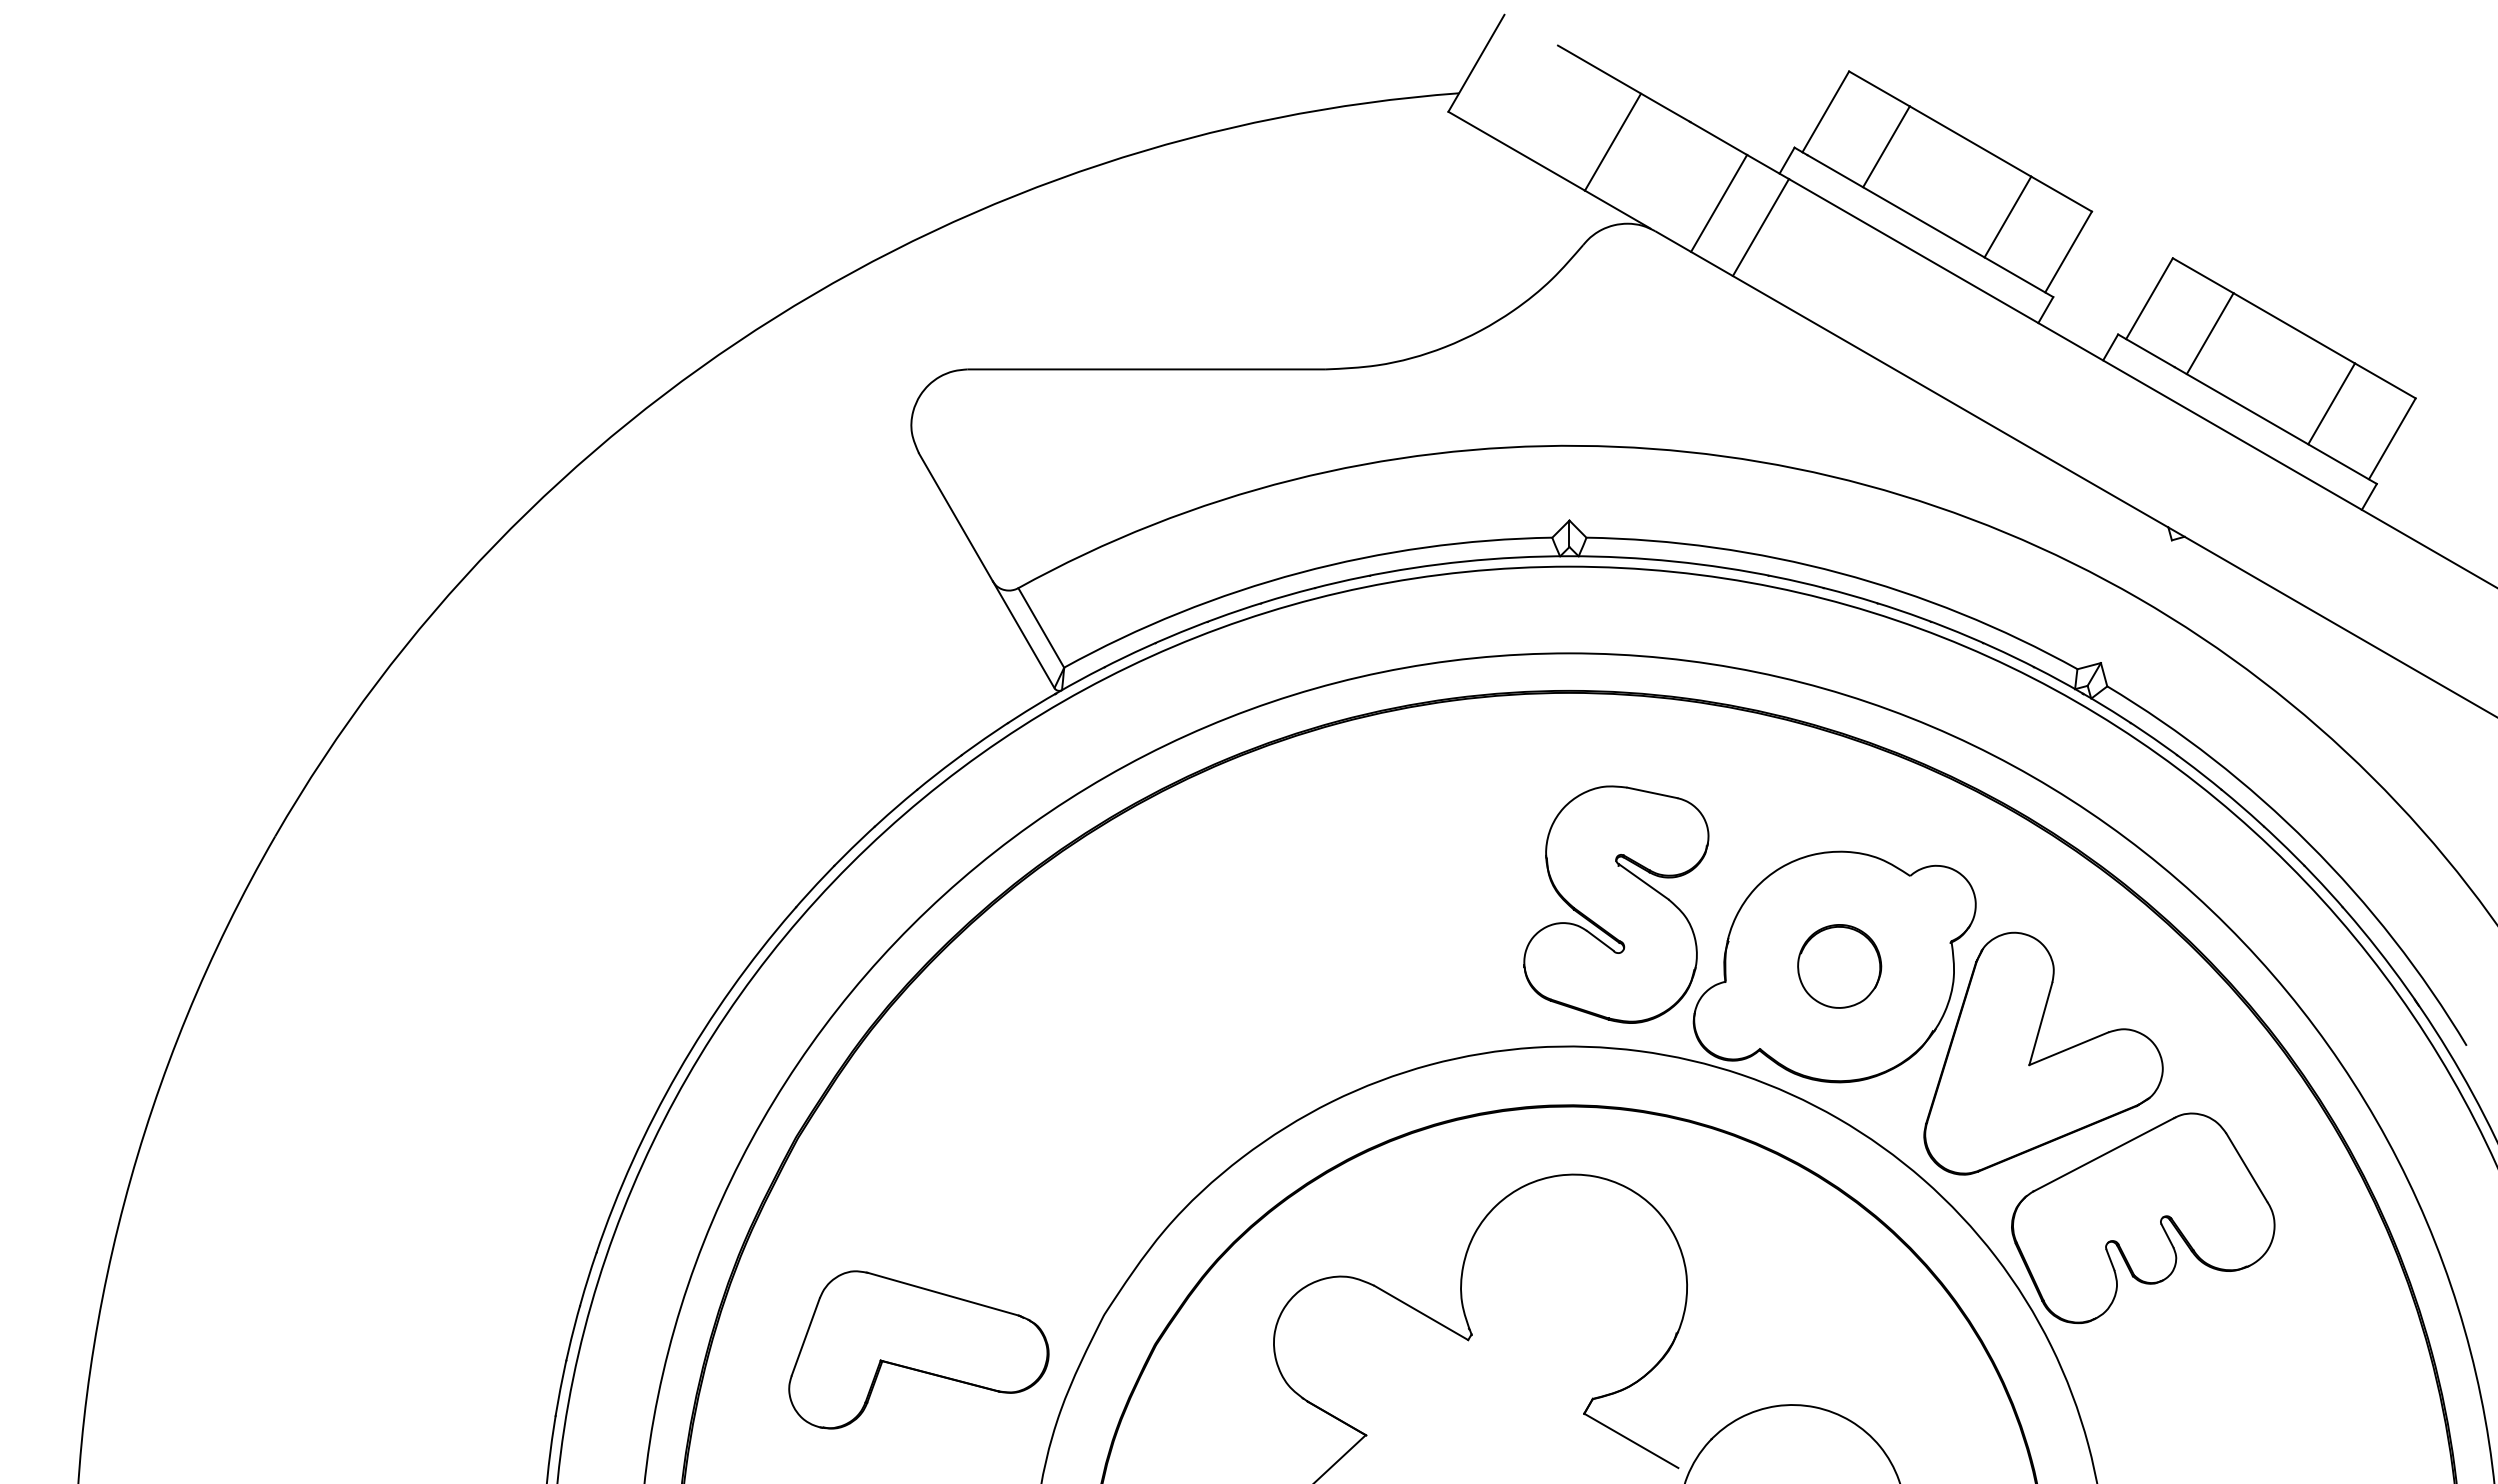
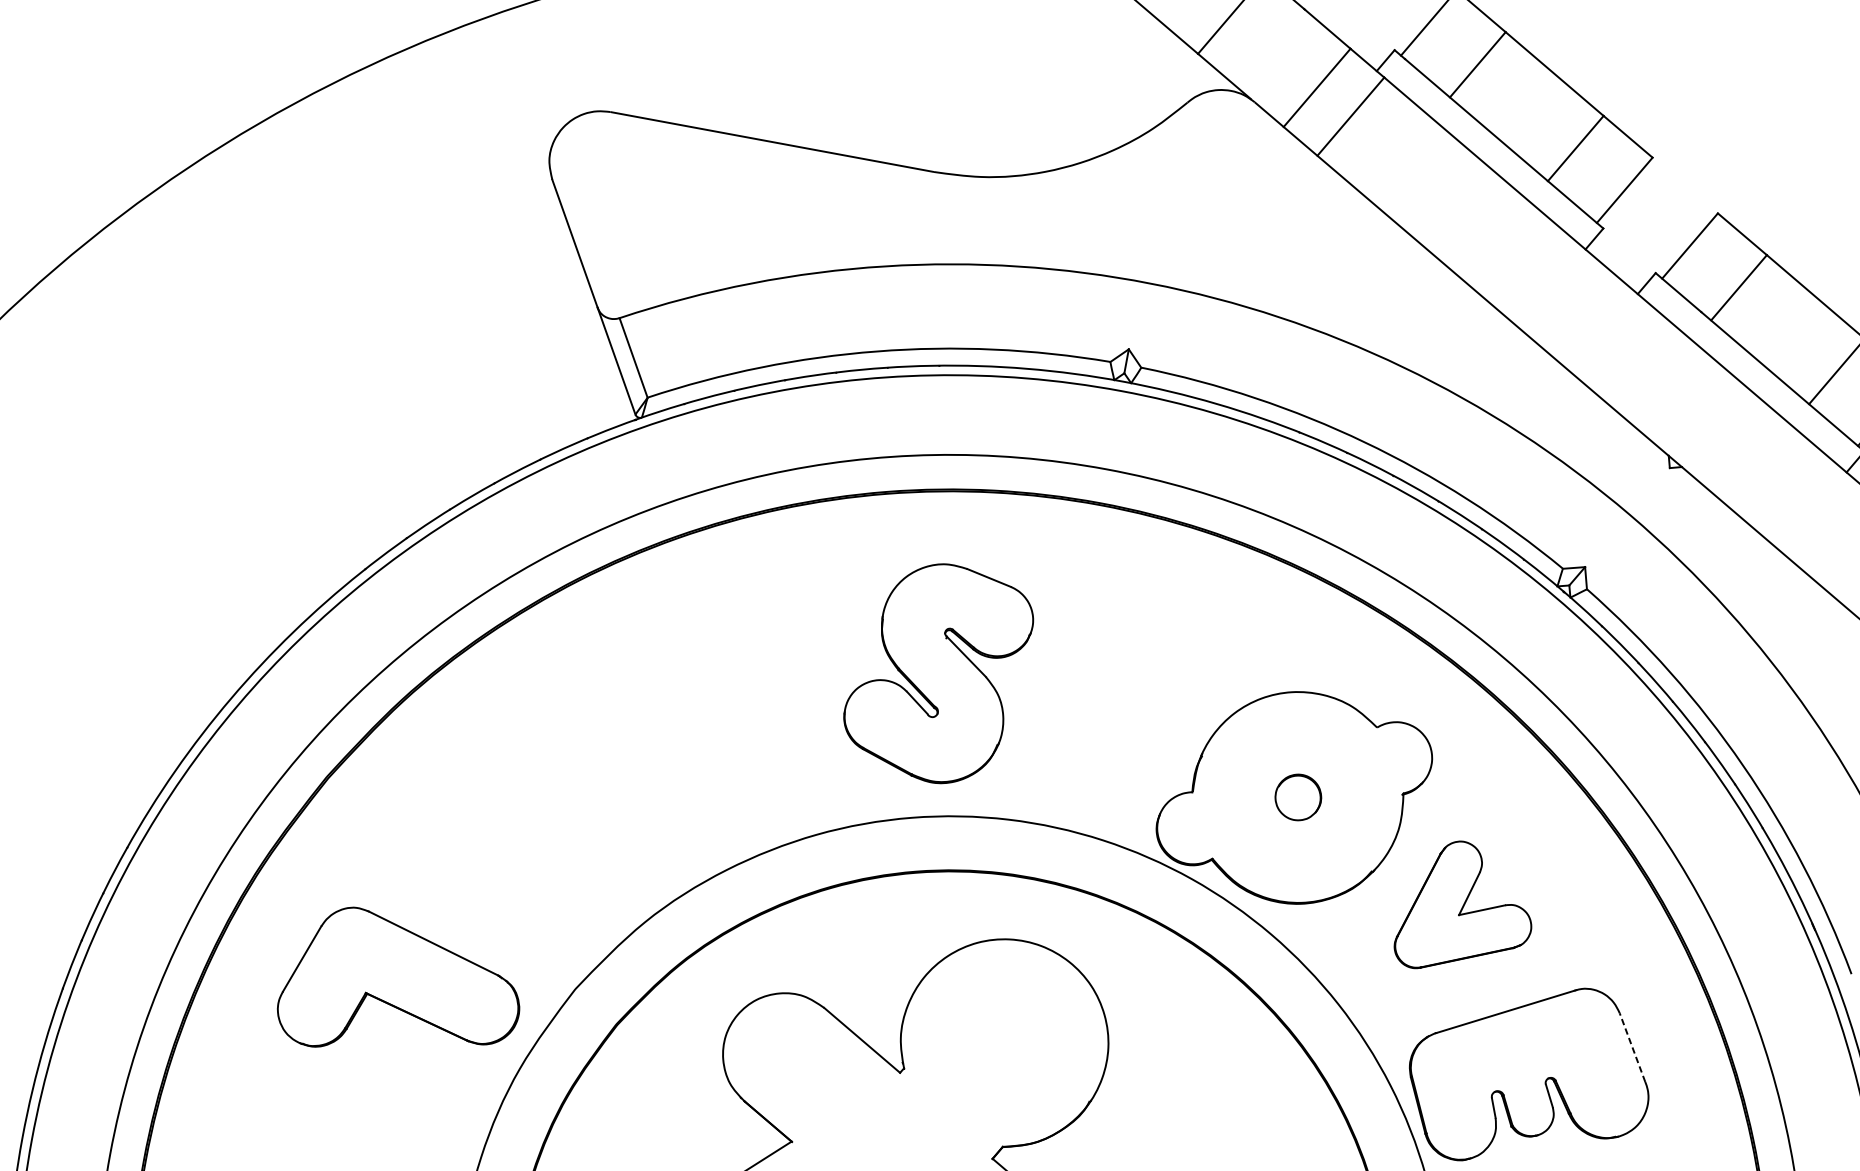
part: (1616, 904) -> (938, 672), moved
part: (1839, 966) -> (1298, 797), size x0.6
part: (2043, 1053) -> (1467, 910), size x0.6
line: (2246, 1167) -> (1632, 1047), solid -> dashed

